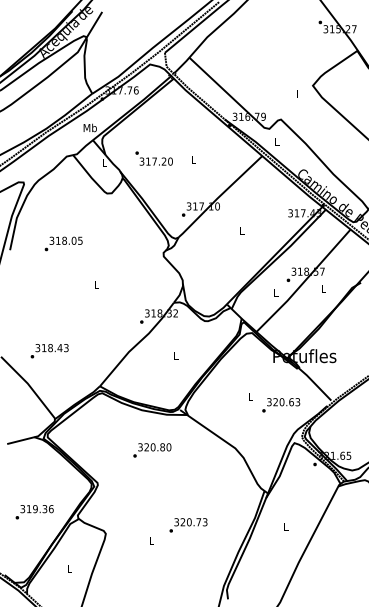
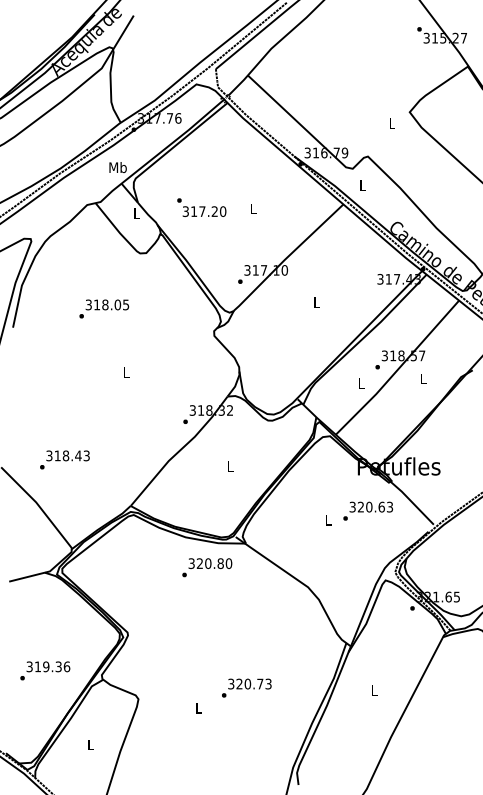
text: (63, 243) -> (103, 308), moved
text: (281, 405) -> (368, 511), moved
text: (152, 450) -> (207, 567), moved

